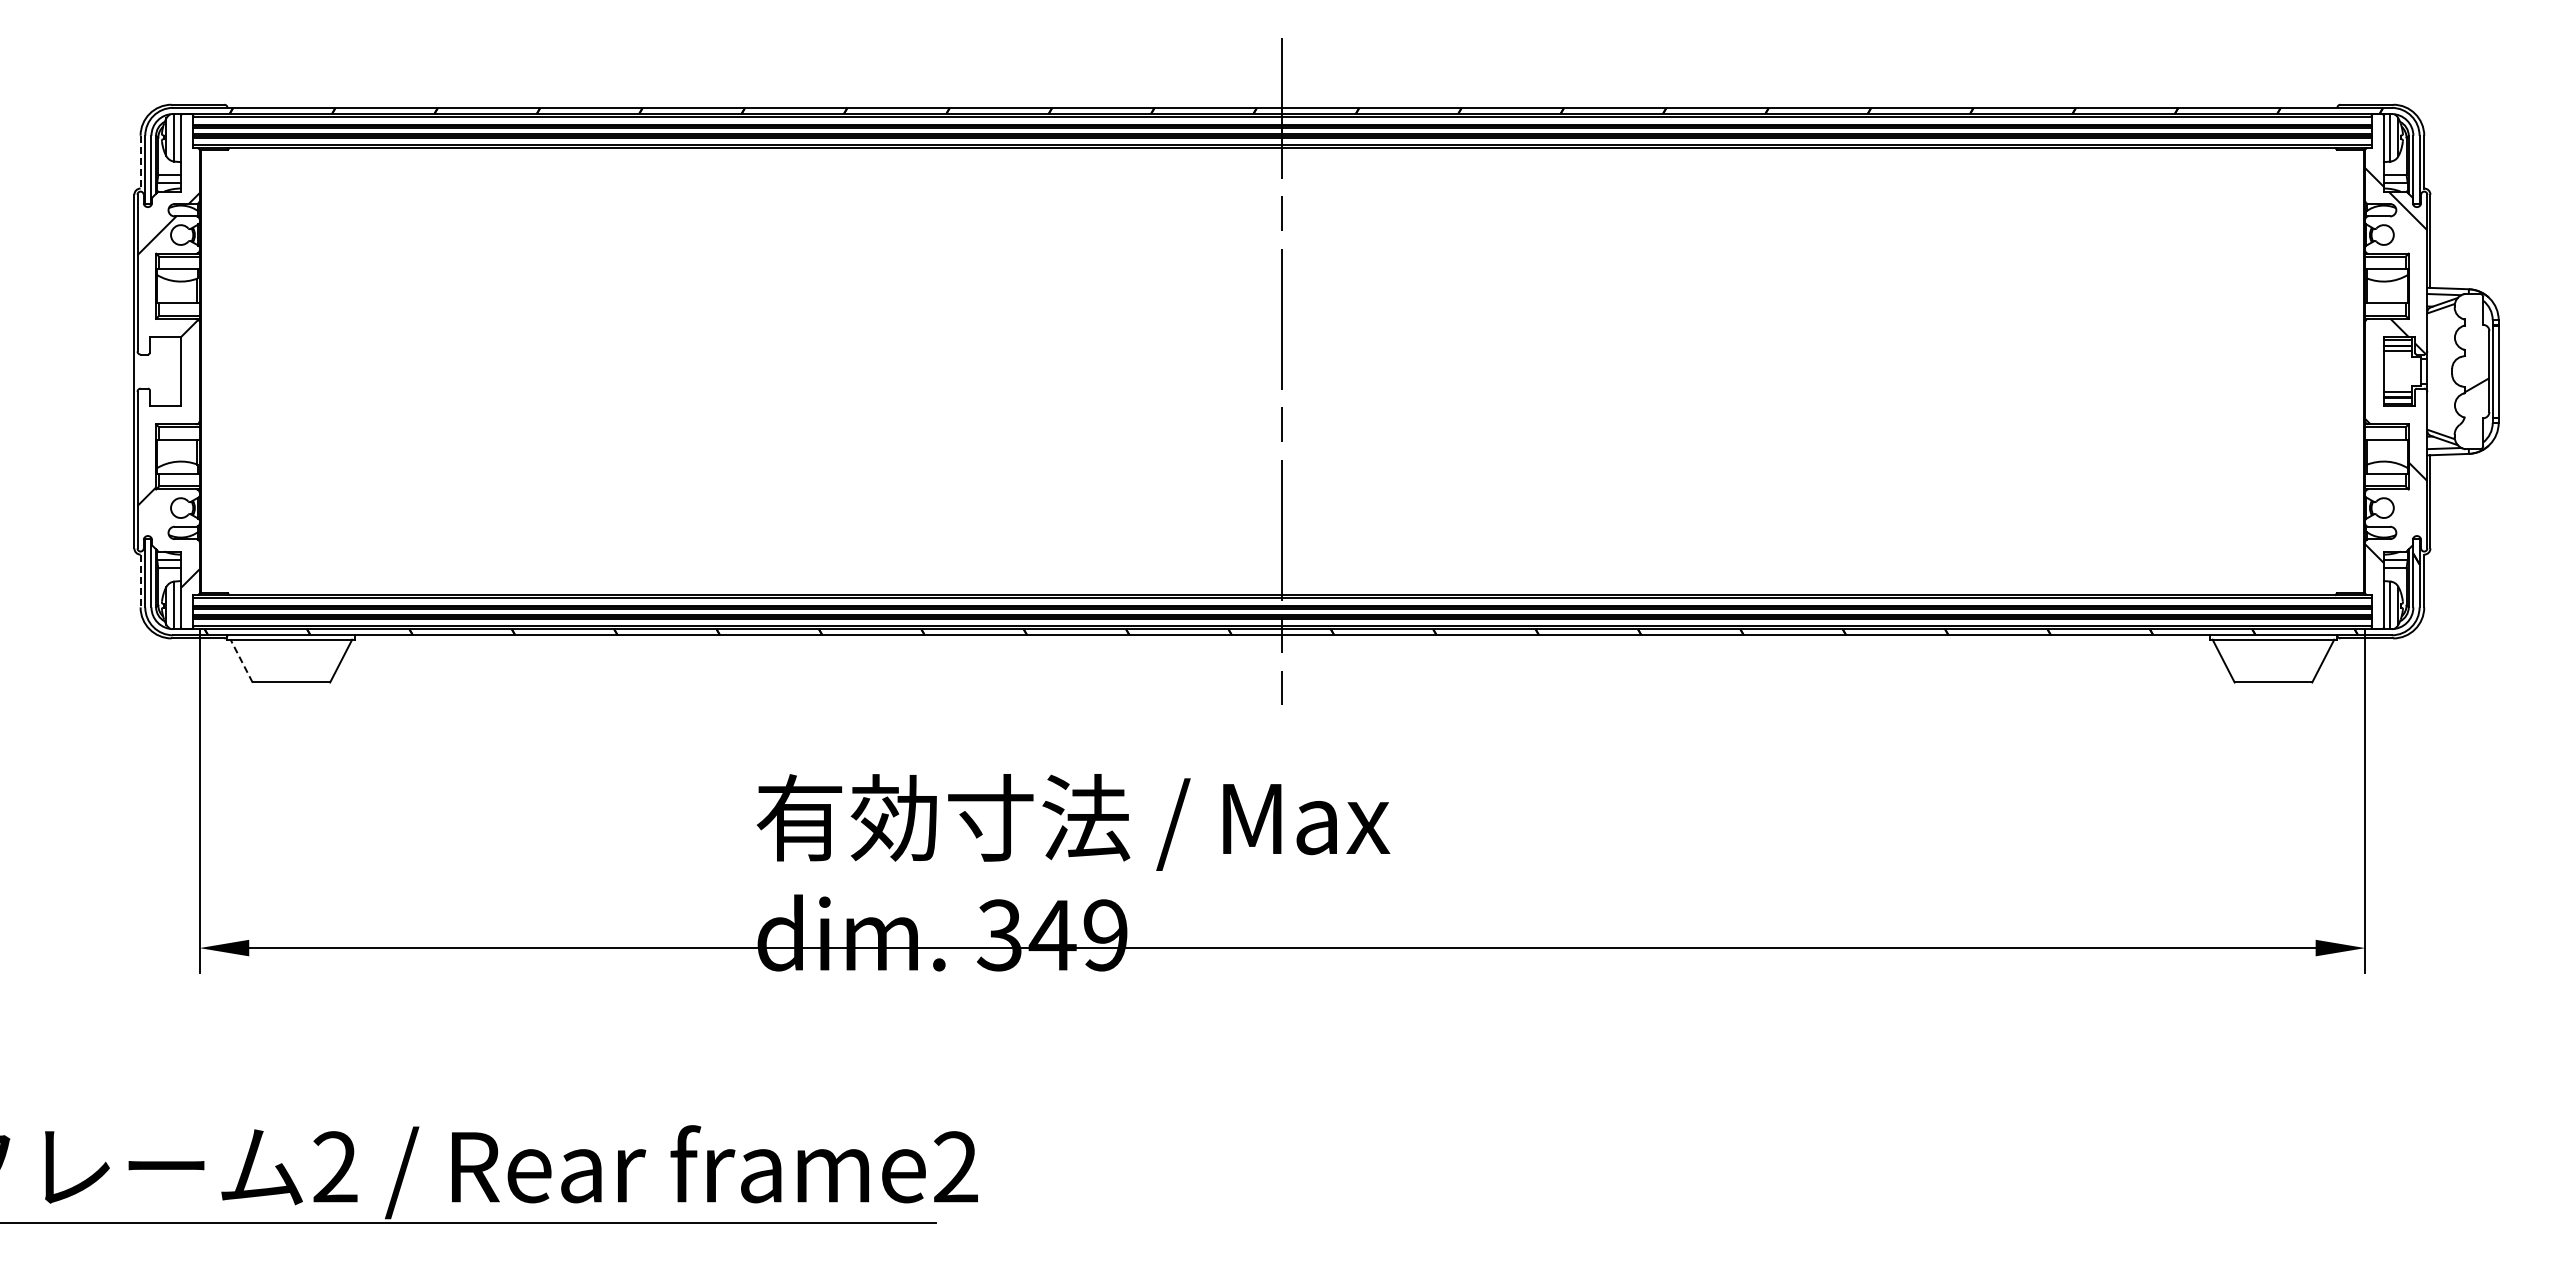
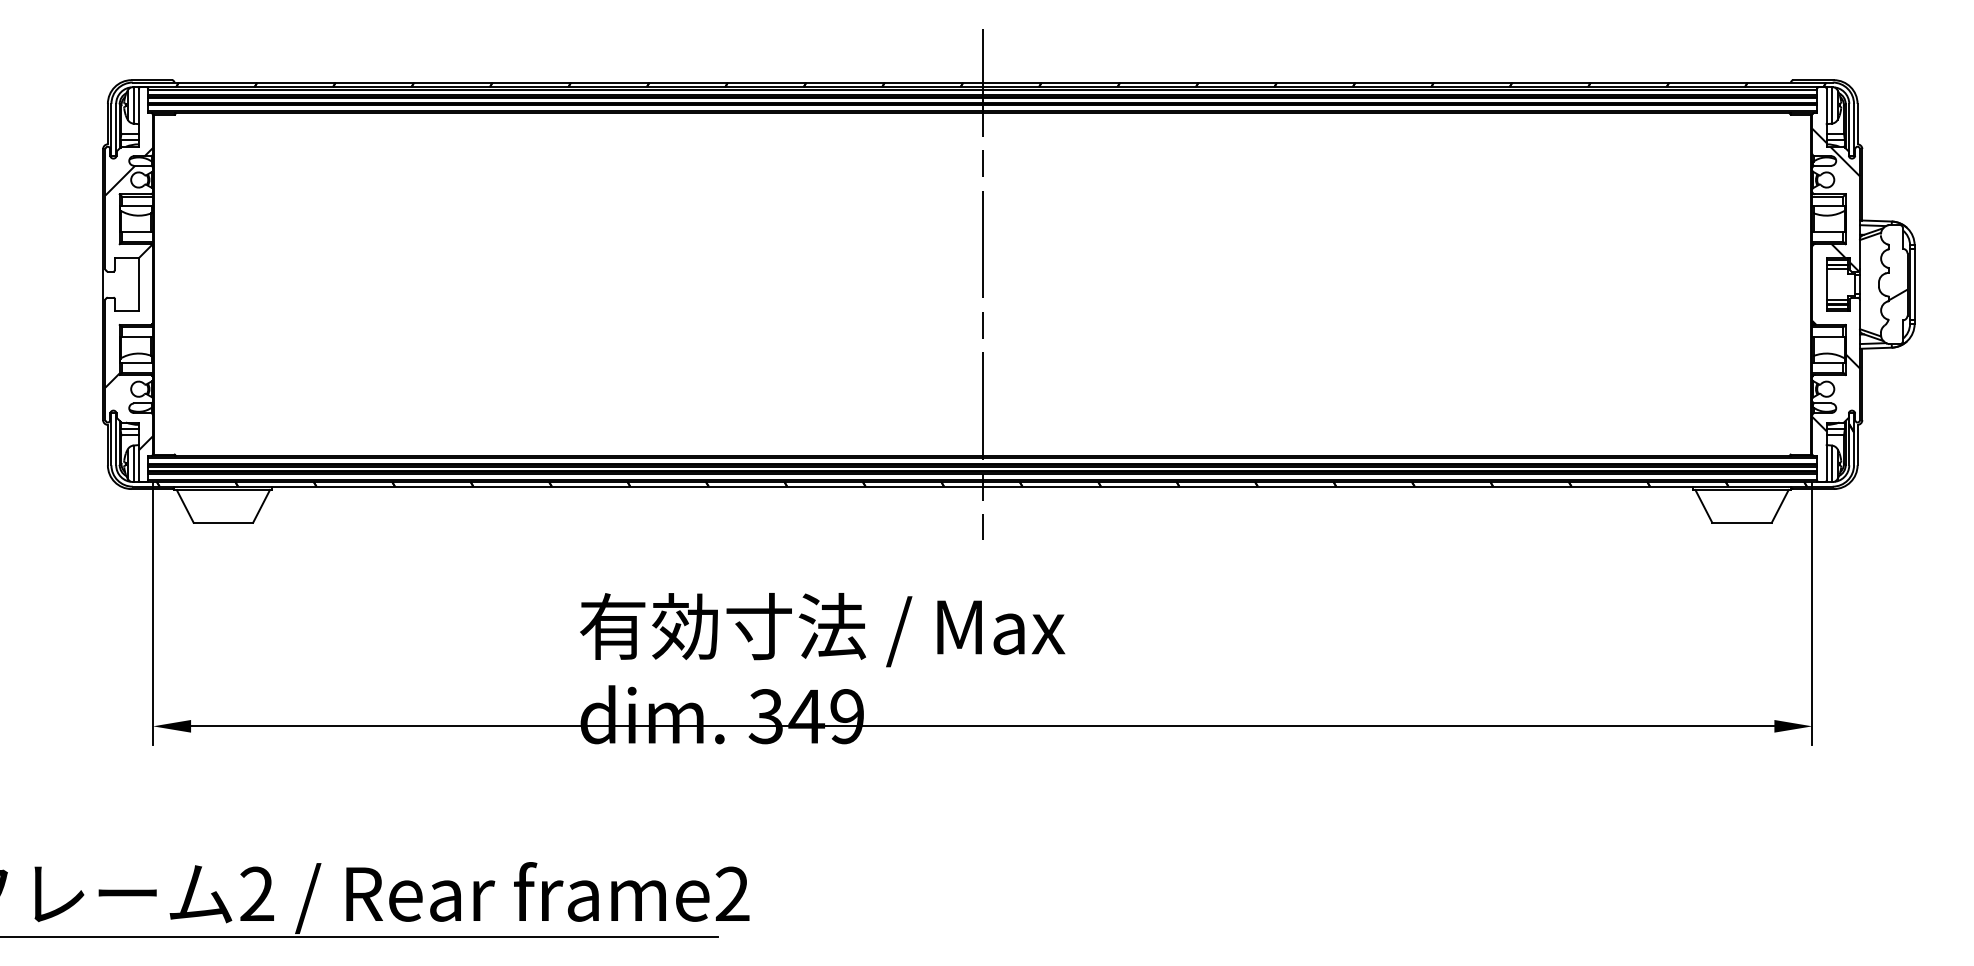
line: (140, 162) -> (107, 124), dashed -> solid
line: (140, 581) -> (107, 445), dashed -> solid
line: (241, 660) -> (185, 505), dashed -> solid

